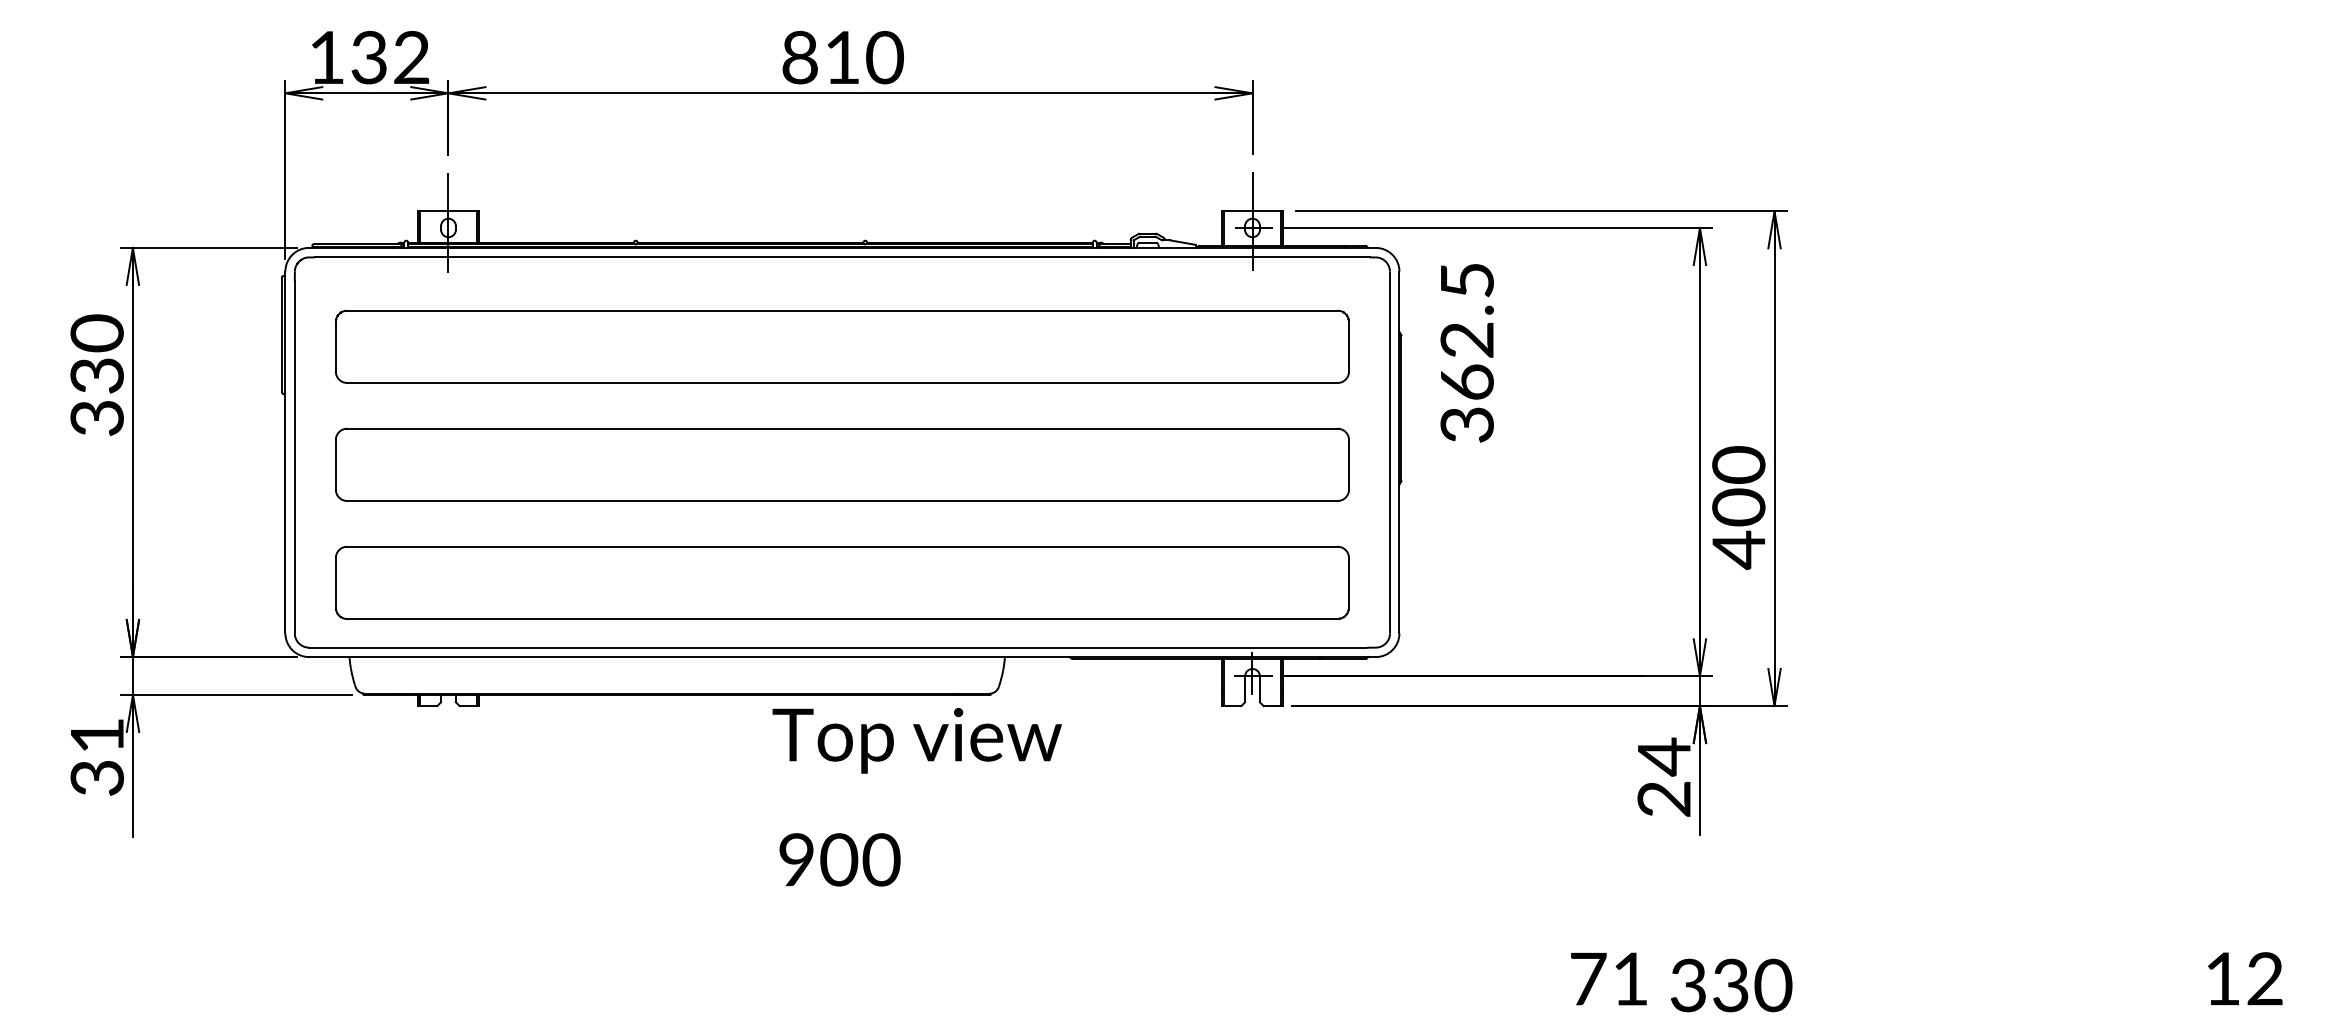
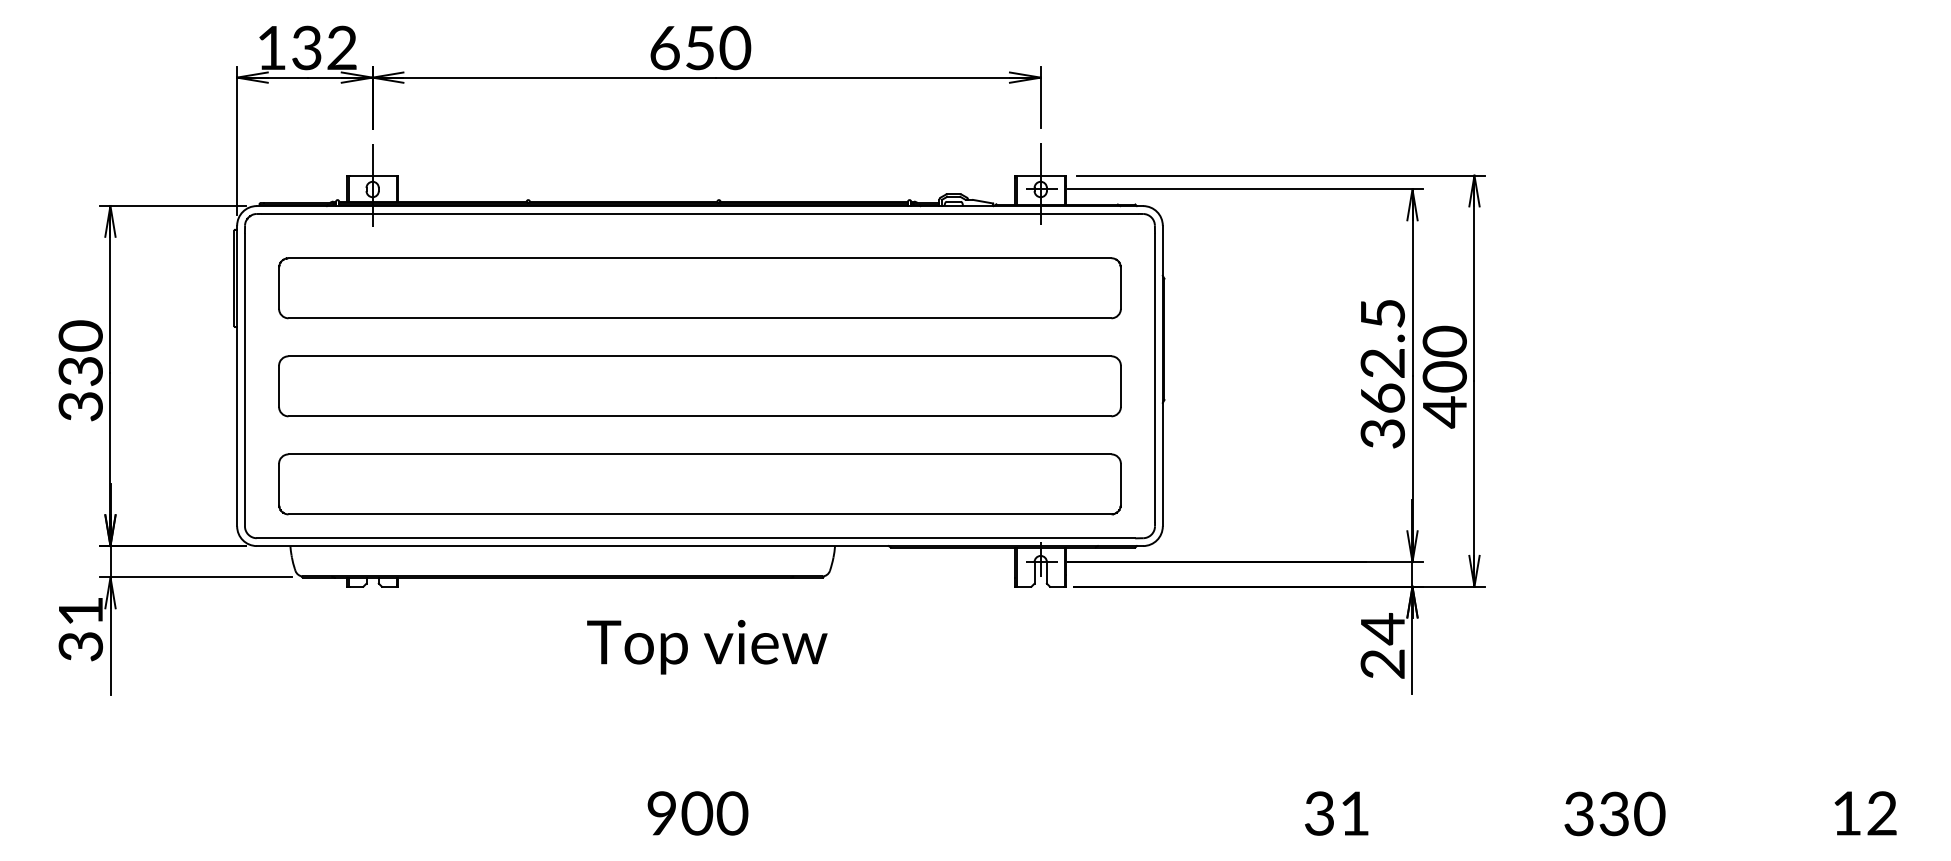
text: (820, 57) -> (681, 47), 810 -> 650
text: (1466, 353) -> (1382, 374), moved
text: (96, 374) -> (80, 370), moved
text: (1738, 507) -> (1444, 376), moved
text: (916, 740) -> (706, 646), moved
text: (839, 859) -> (697, 813), moved
text: (1588, 978) -> (1319, 813), 71 -> 31
text: (1731, 985) -> (1614, 813), moved

